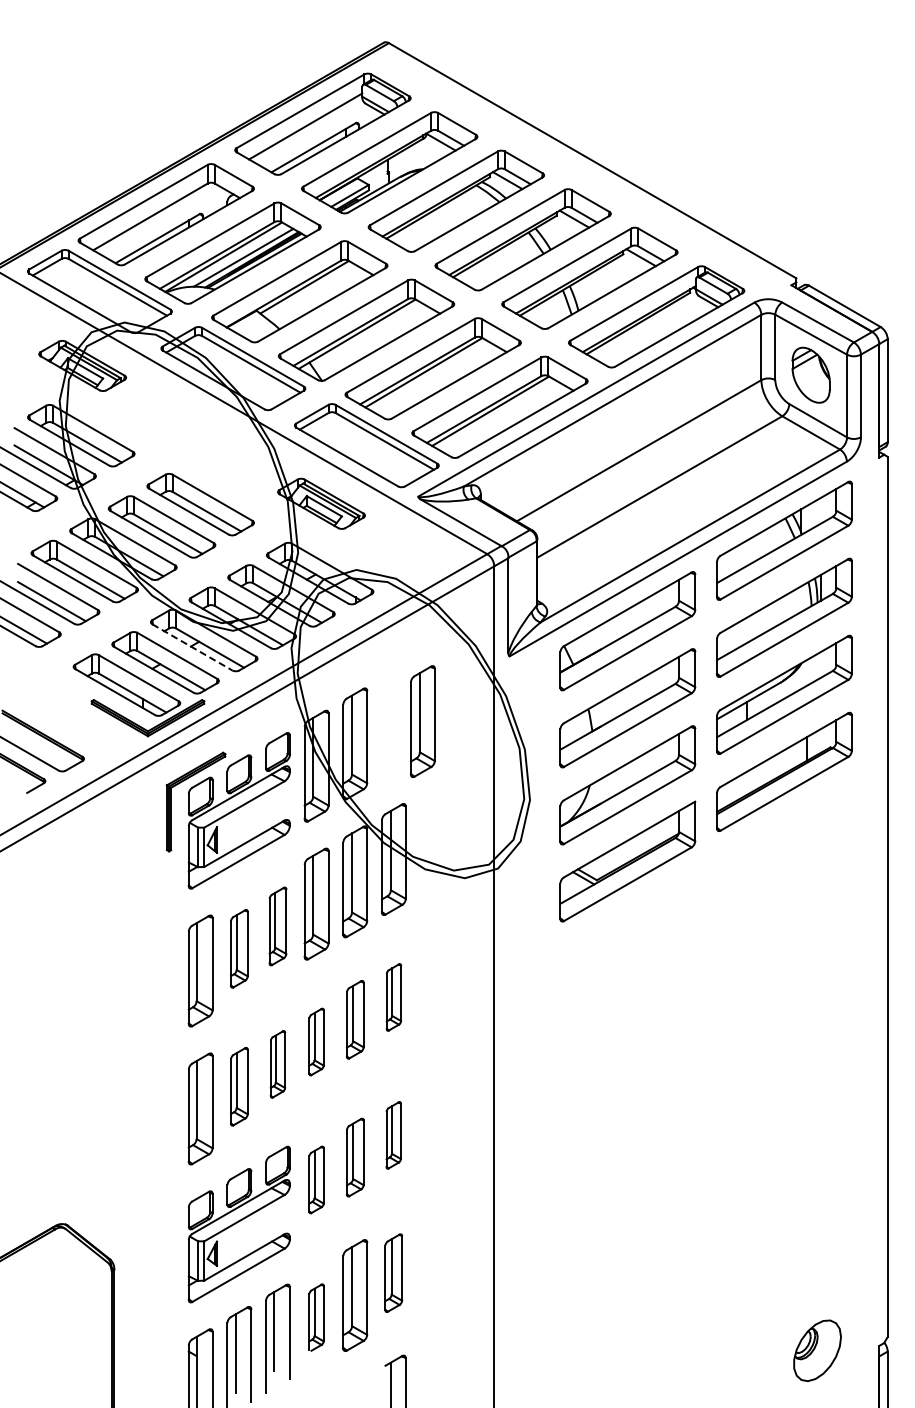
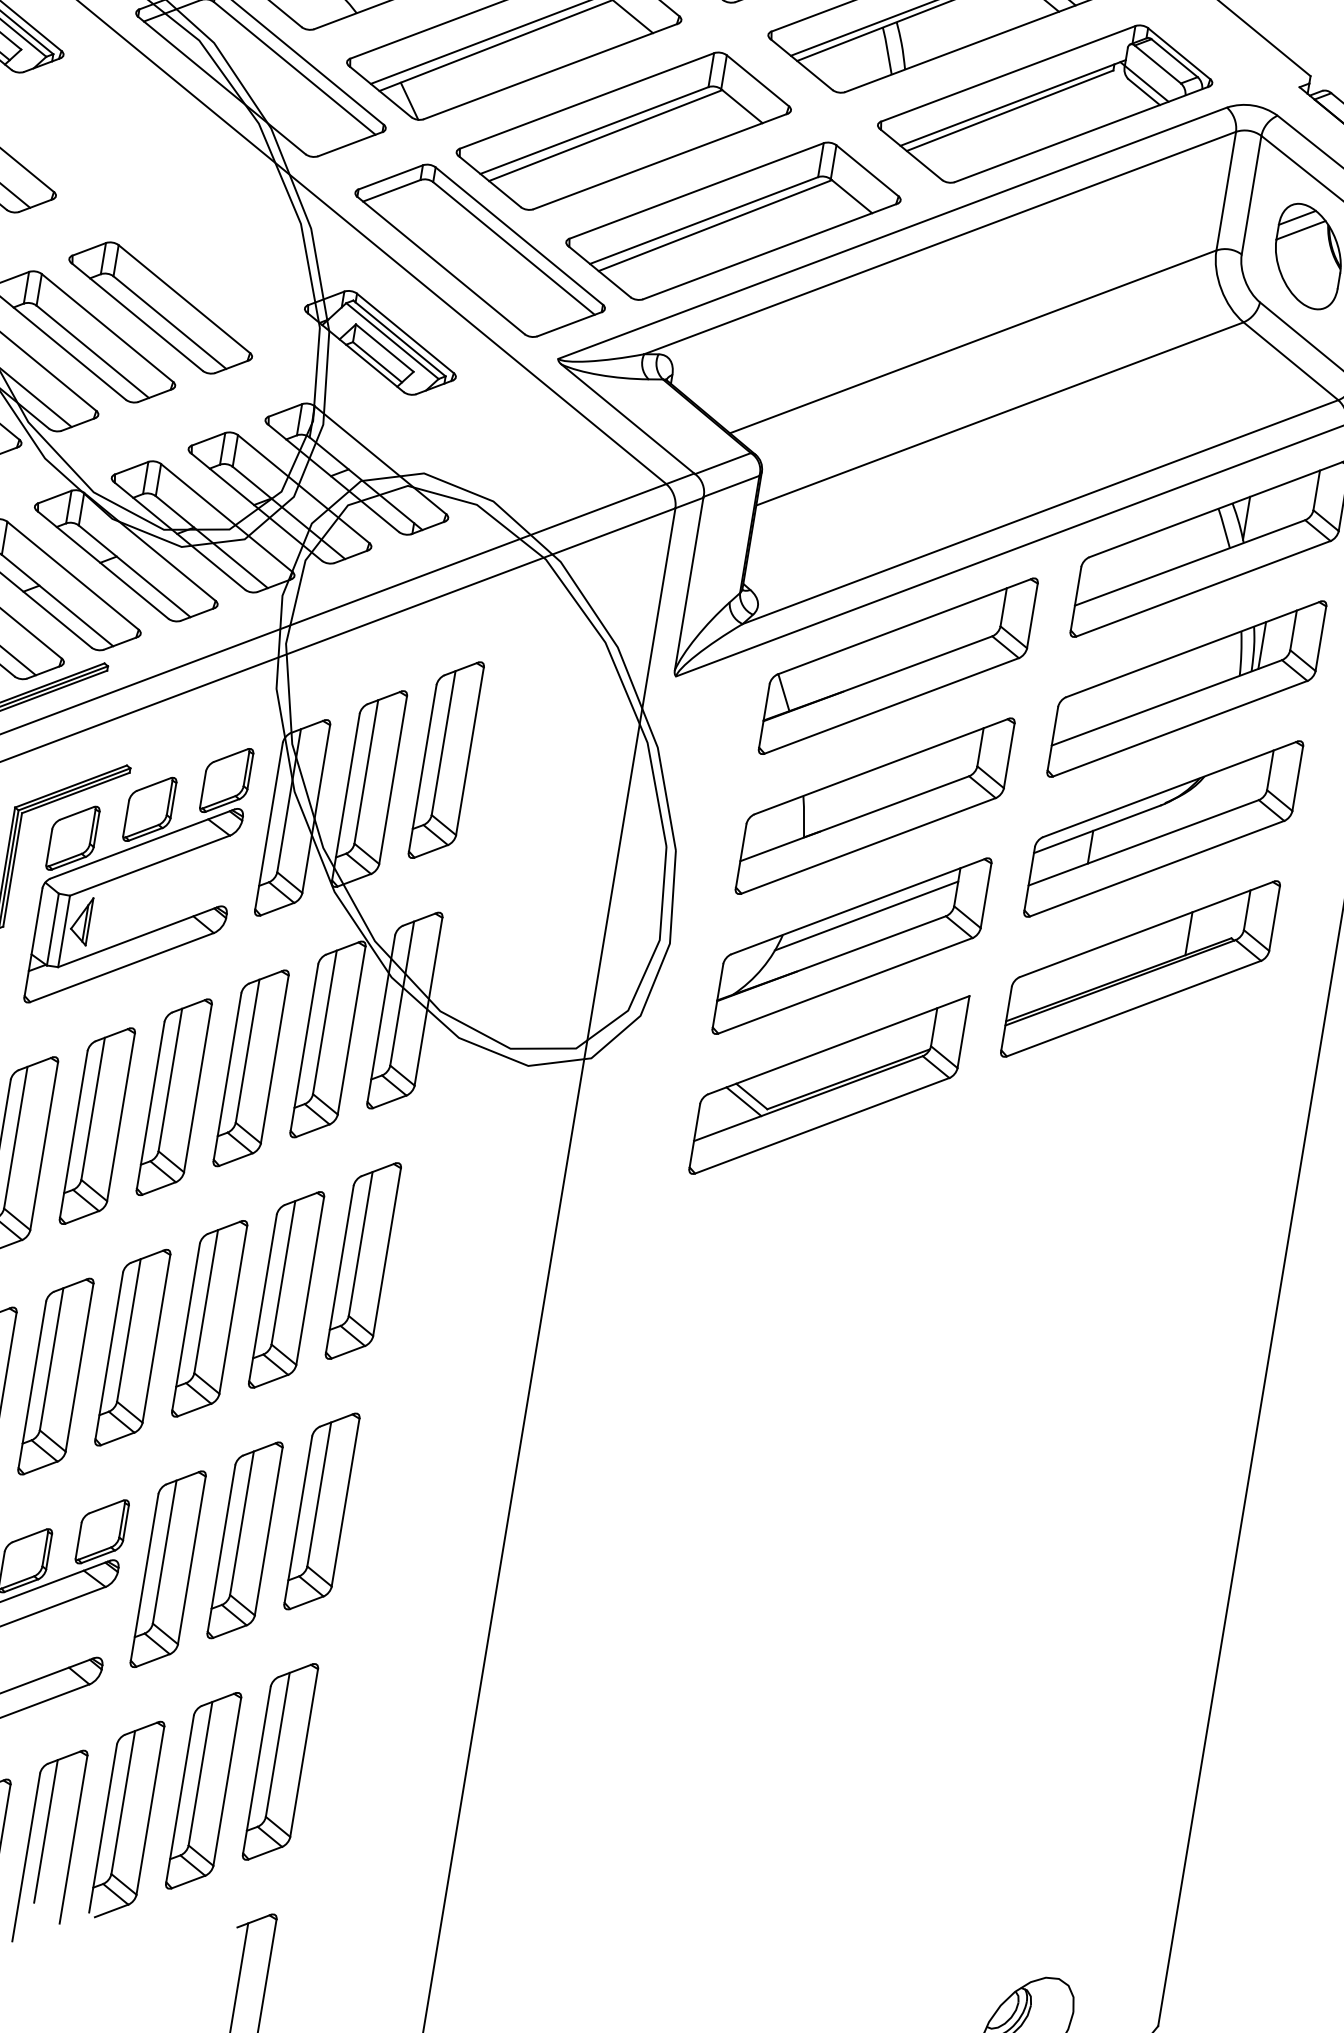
line: (192, 647) -> (102, 564), dashed -> solid
part: (422, 721) -> (445, 759), moved
line: (632, 767) -> (865, 915), added
part: (277, 926) -> (173, 1097), size x1.43
part: (239, 948) -> (97, 1125), size x1.43
part: (393, 997) -> (362, 1261), size x1.67
part: (355, 1019) -> (287, 1289), size x1.43
part: (316, 1041) -> (209, 1317), size x1.67
part: (277, 1064) -> (131, 1347), size x1.67
part: (239, 1086) -> (56, 1376), size x1.43
part: (393, 1135) -> (321, 1511), size x1.67
part: (355, 1157) -> (245, 1540), size x1.43
part: (316, 1179) -> (168, 1568), size x1.67
part: (393, 1272) -> (280, 1760), size x1.43
part: (316, 1317) -> (126, 1819), size x1.67

